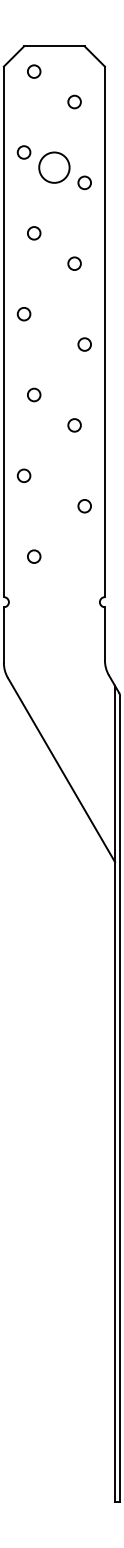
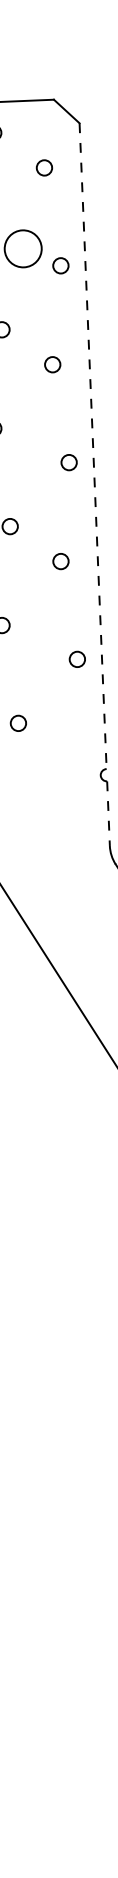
line: (104, 332) -> (92, 446), solid -> dashed
line: (104, 633) -> (107, 813), solid -> dashed

